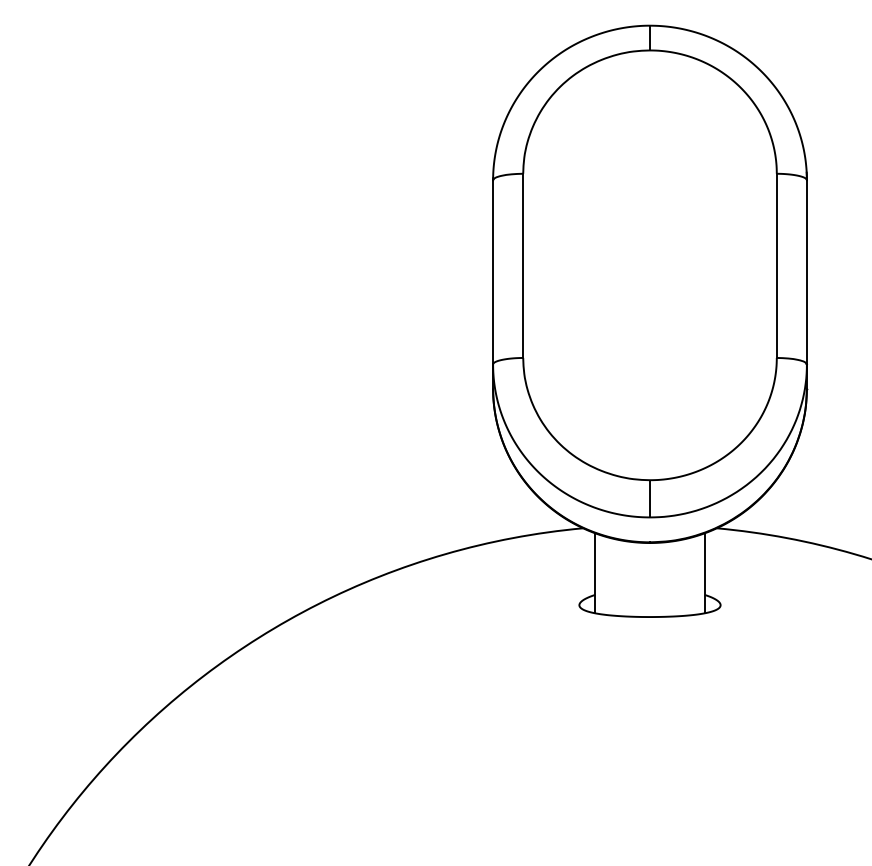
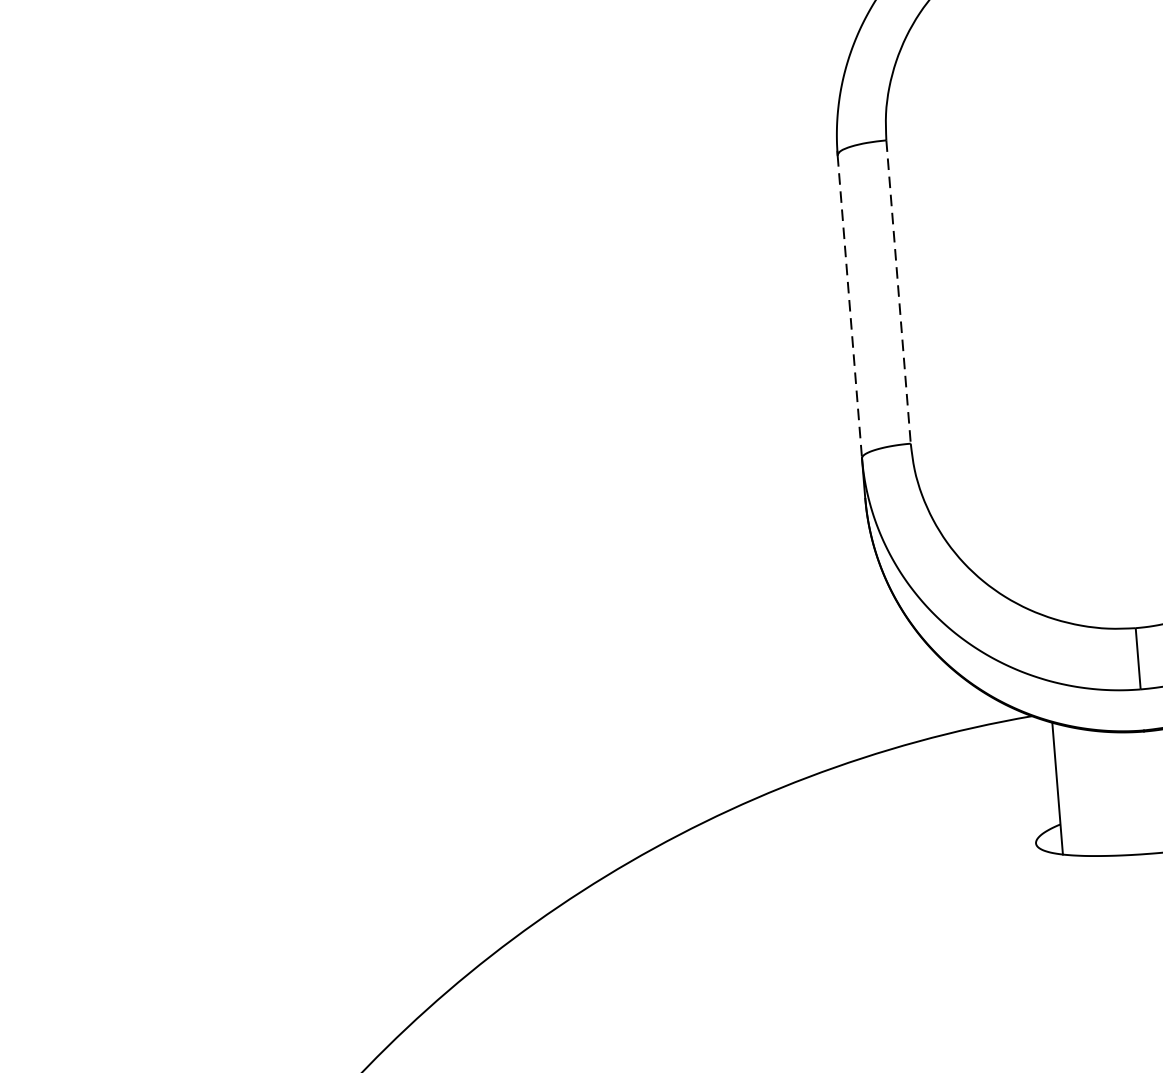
line: (523, 266) -> (899, 293), solid -> dashed
line: (493, 272) -> (850, 306), solid -> dashed

